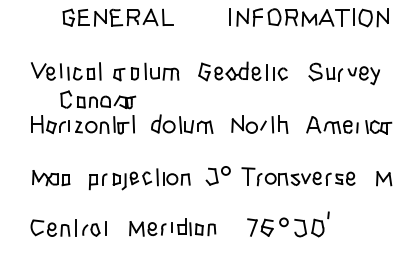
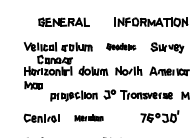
part: (243, 70) -> (121, 46), size x0.7
part: (50, 178) -> (33, 85), moved
part: (287, 224) -> (159, 116), moved
part: (171, 226) -> (88, 117), size x0.7

